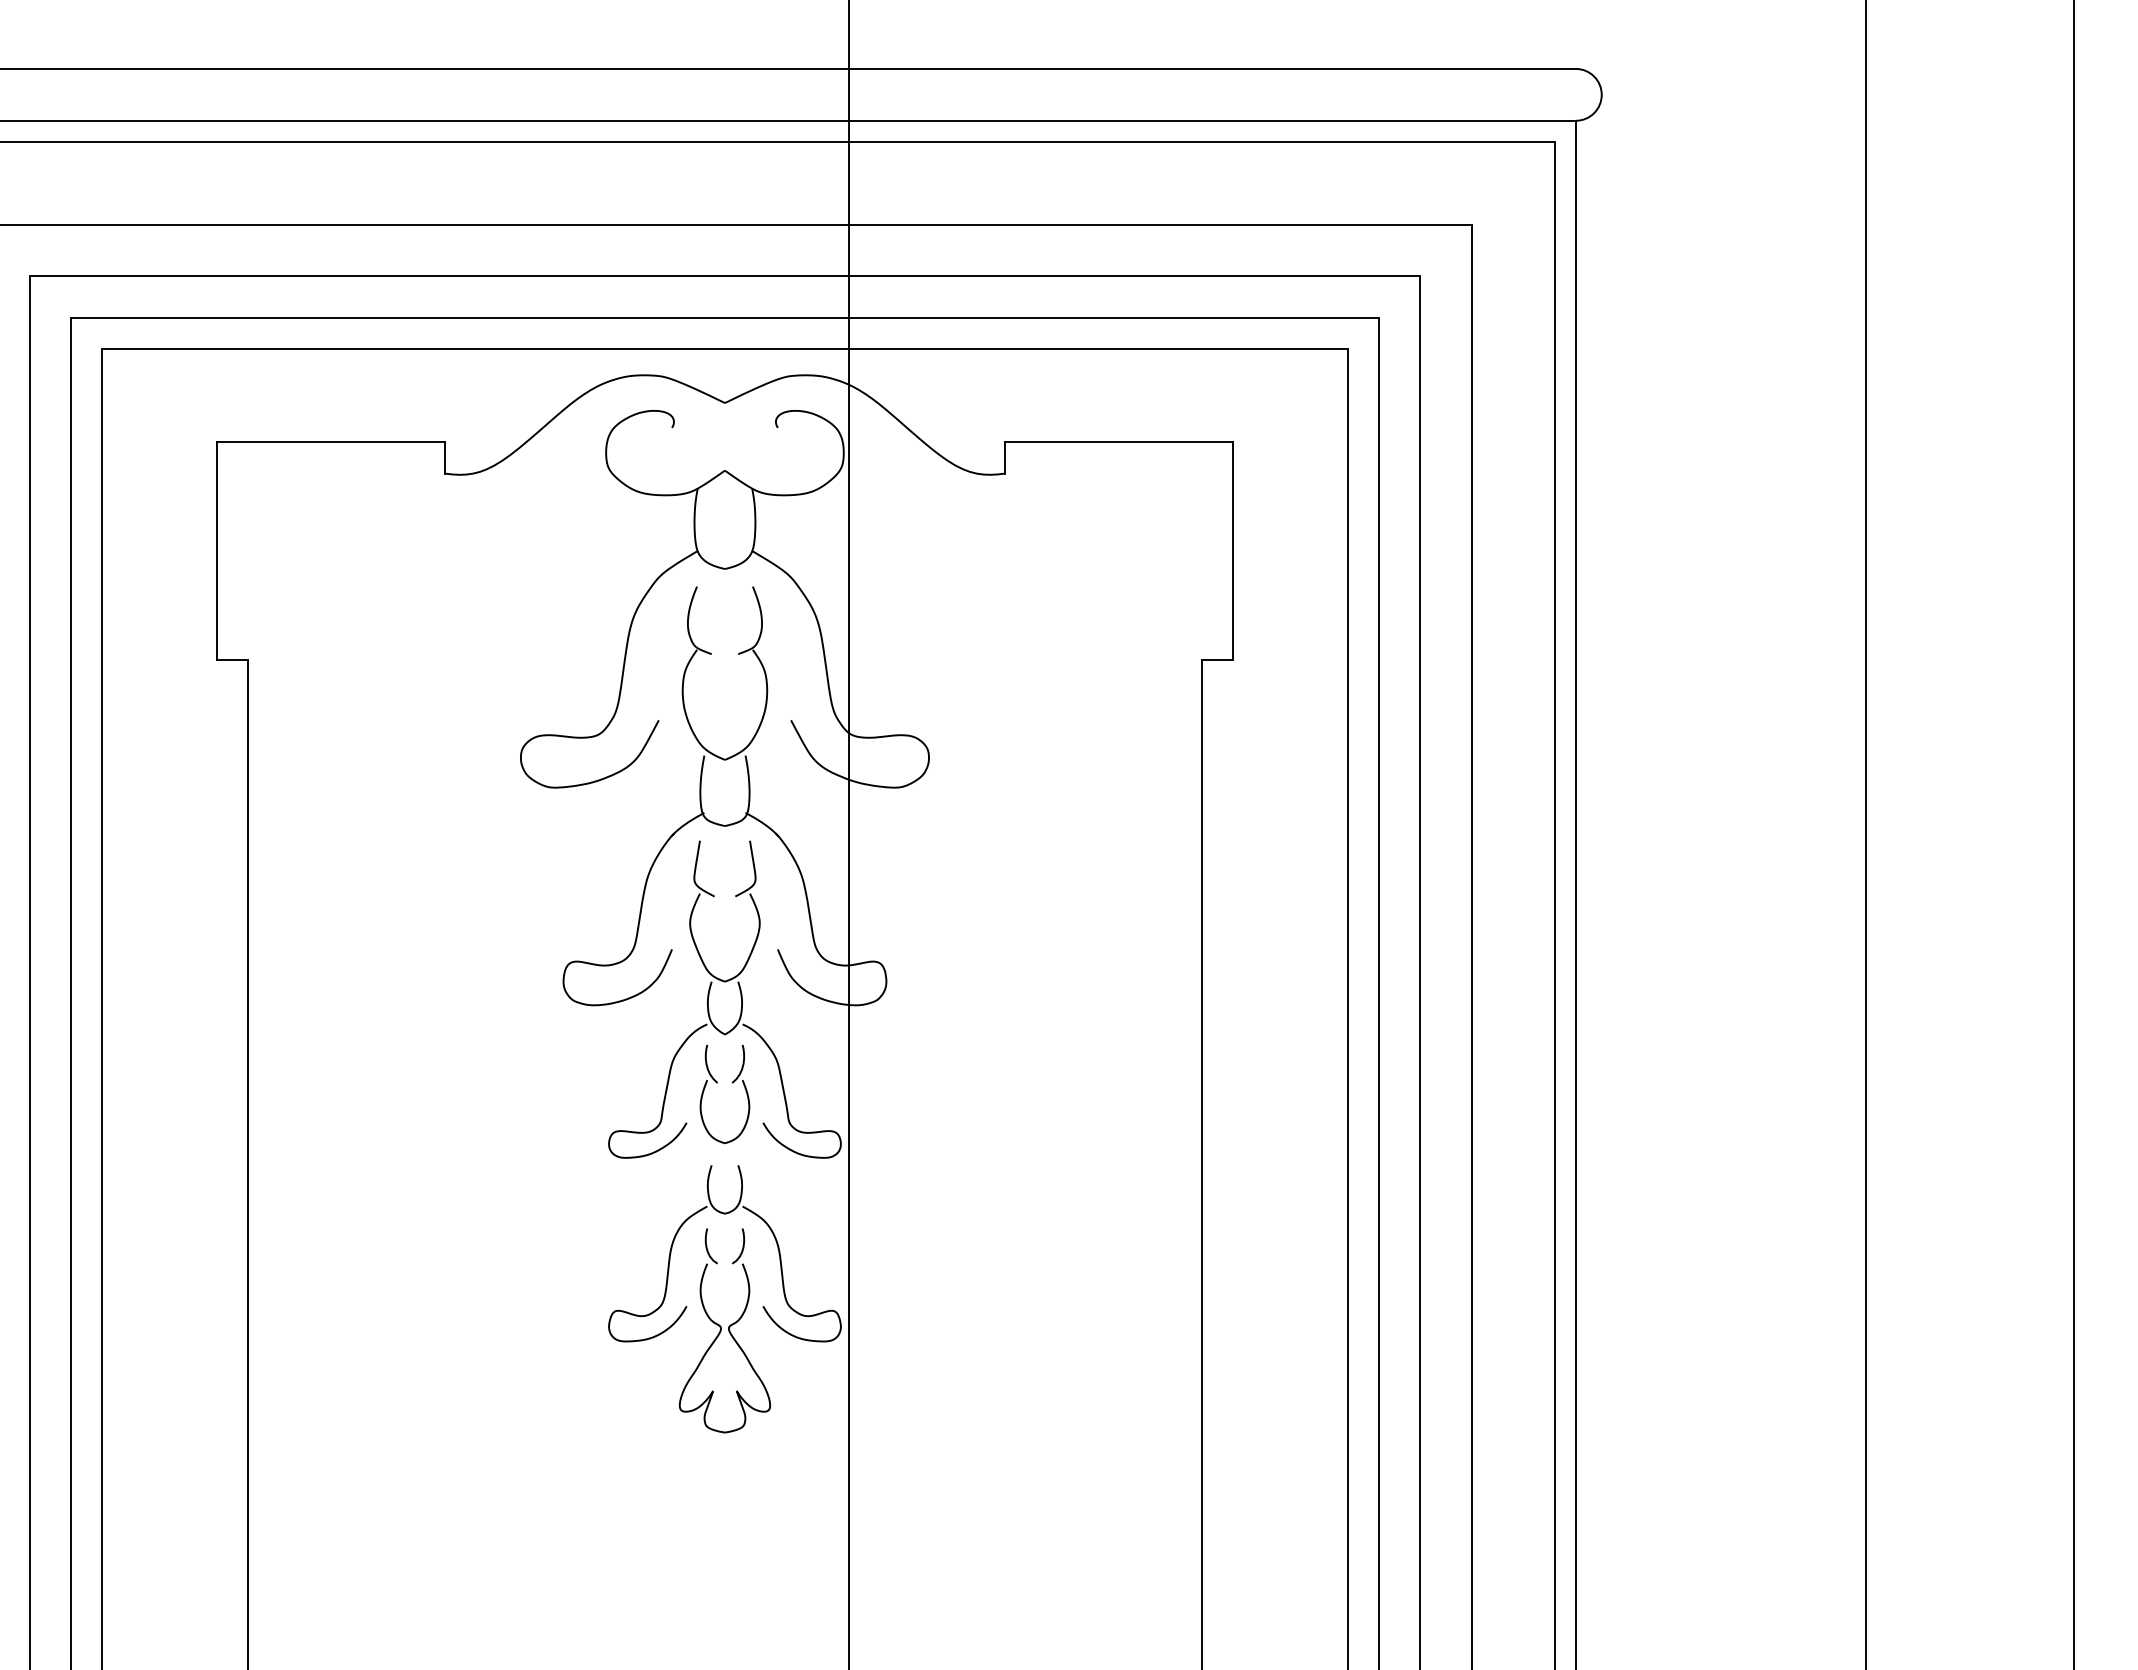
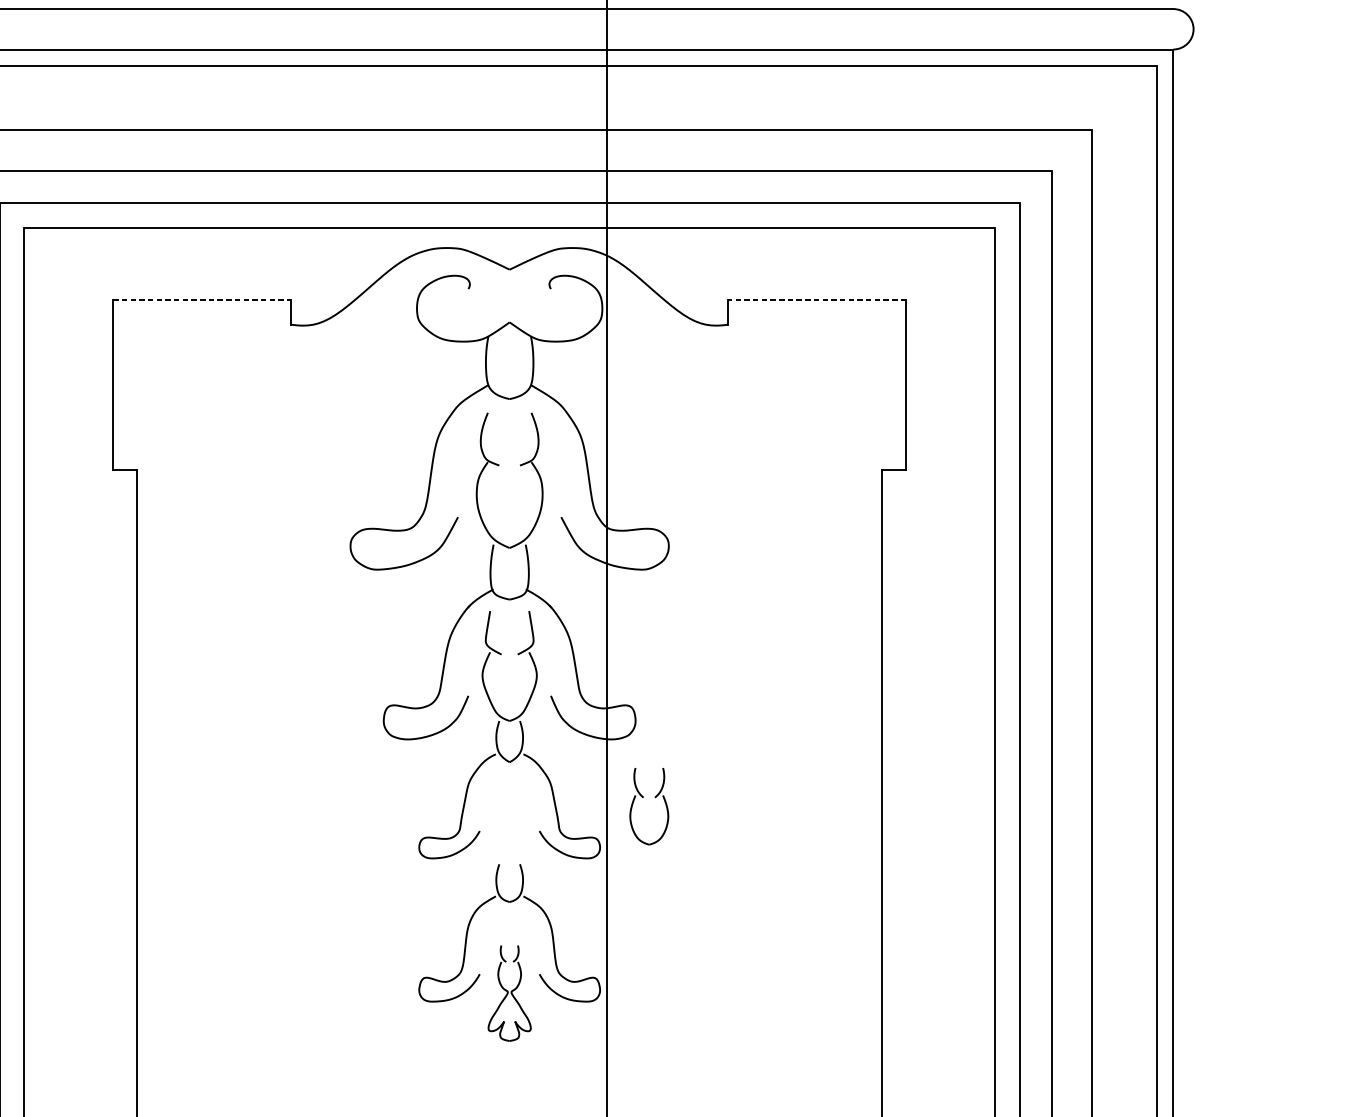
line: (331, 442) -> (202, 300), solid -> dashed
line: (1118, 442) -> (816, 300), solid -> dashed
part: (717, 1083) -> (643, 798), moved
part: (724, 1330) -> (509, 993), size x0.6

